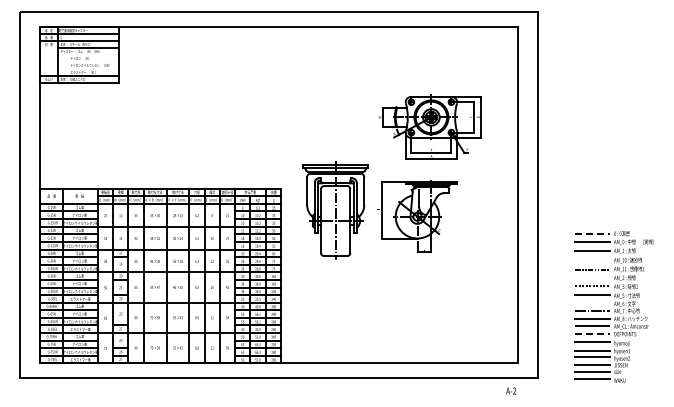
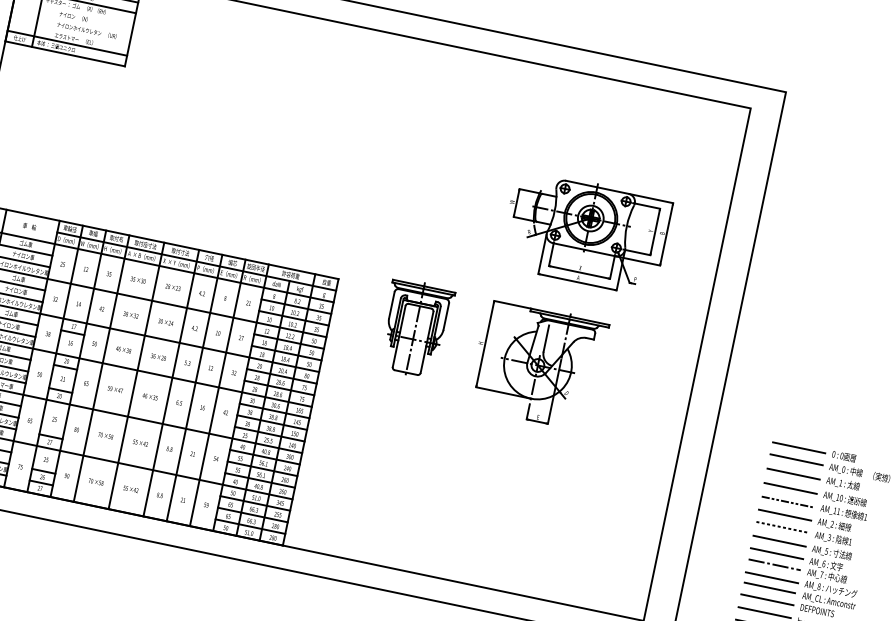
part: (335, 209) -> (415, 328), size x0.62
line: (592, 234) -> (799, 448), dashed -> solid
line: (592, 260) -> (790, 487), added
line: (592, 278) -> (785, 515), added
line: (592, 303) -> (777, 553), added
line: (592, 333) -> (767, 599), dashed -> solid

